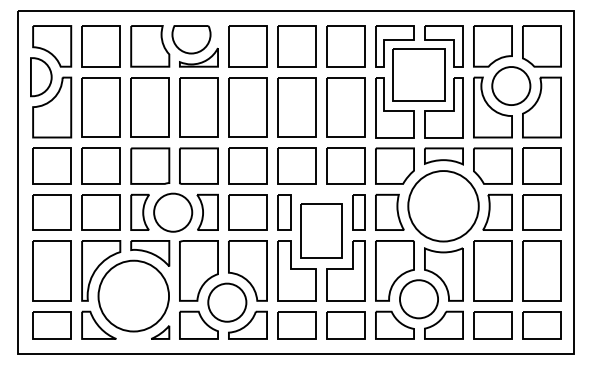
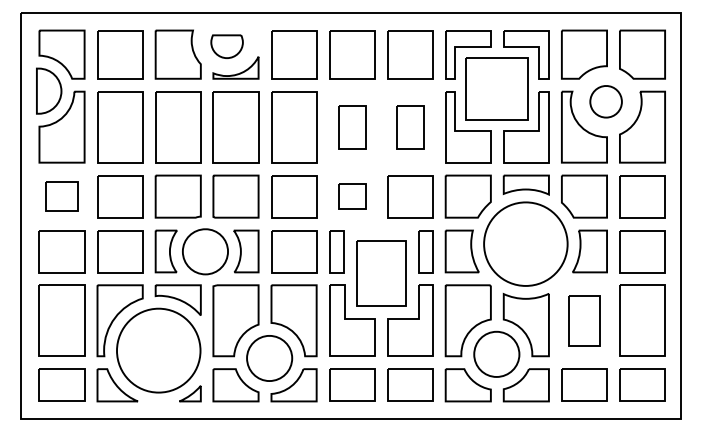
part: (190, 39) -> (226, 46), size x0.7
part: (510, 85) -> (605, 101), size x0.7
part: (297, 107) -> (352, 127), size x0.6
part: (346, 107) -> (410, 127), size x0.6
part: (51, 166) -> (61, 196), size x0.7
part: (297, 166) -> (352, 196), size x0.6
part: (493, 270) -> (584, 320), size x0.7

